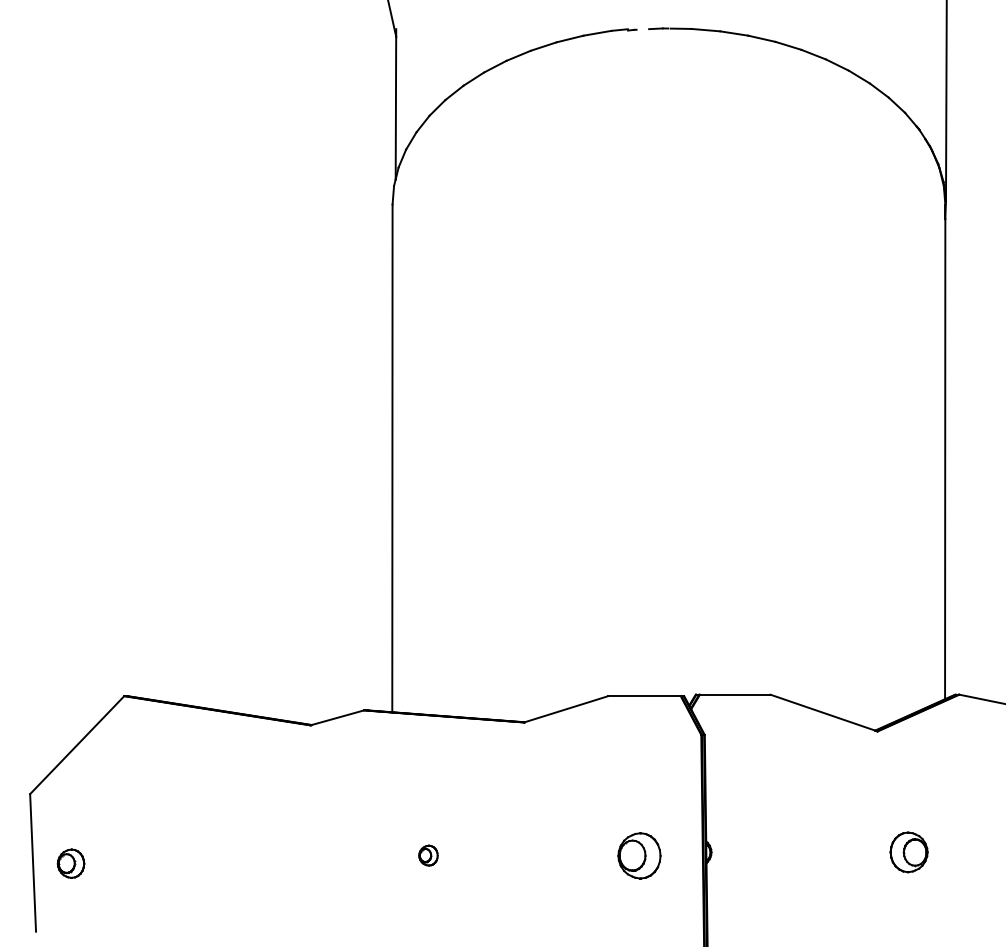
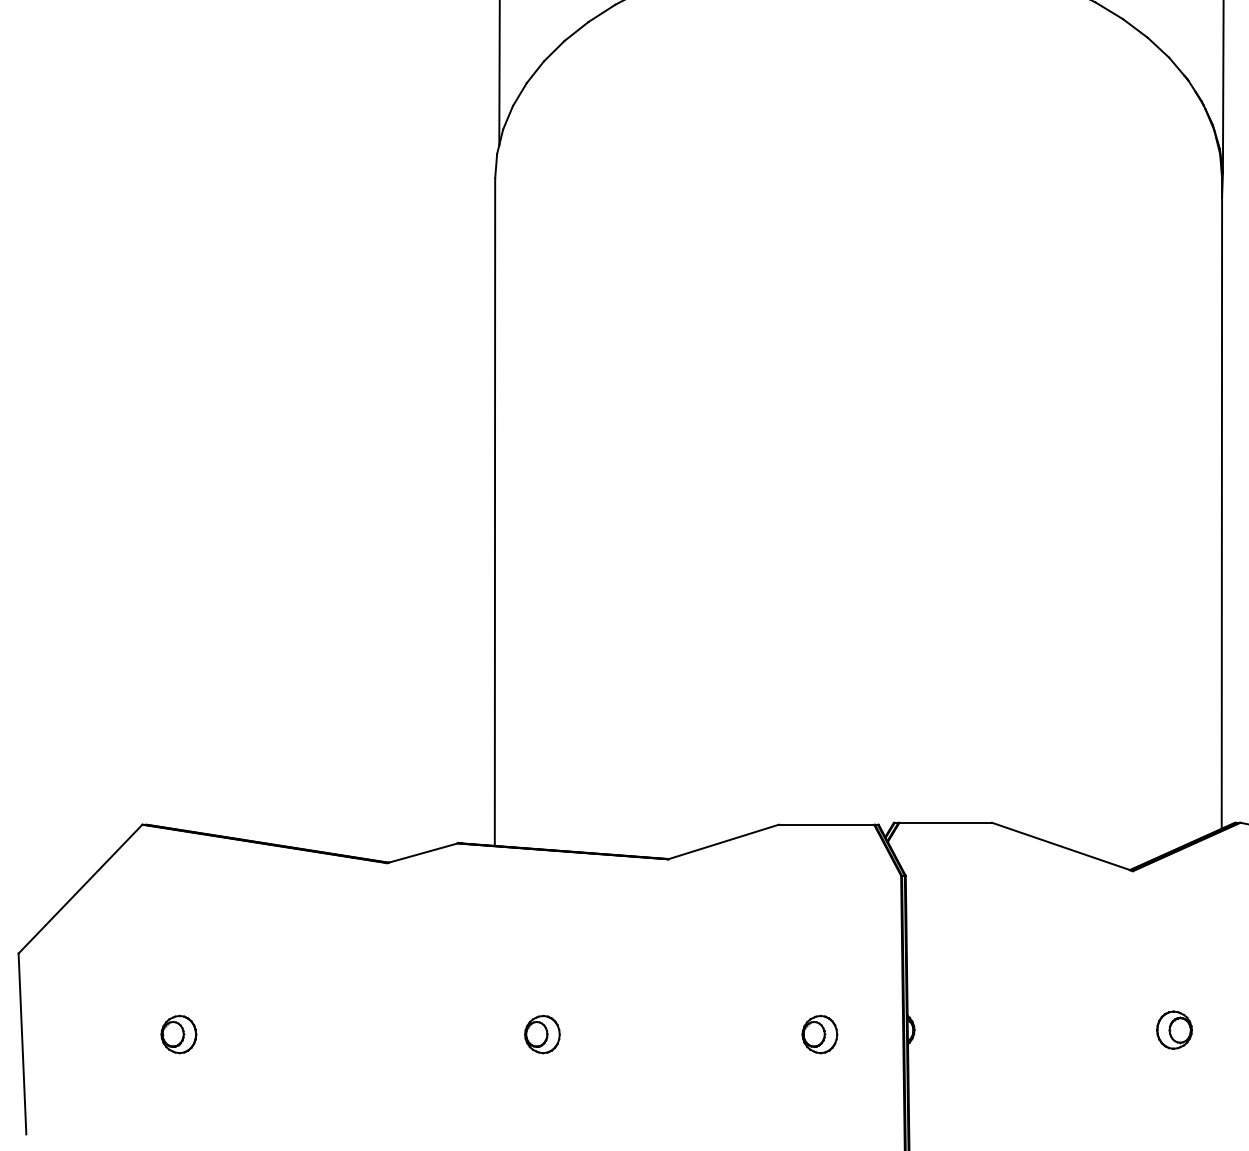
part: (909, 852) -> (1174, 1030), size x0.71
part: (428, 855) -> (542, 1034), size x1.43
part: (639, 855) -> (819, 1034), size x0.62
part: (70, 863) -> (178, 1034), moved

